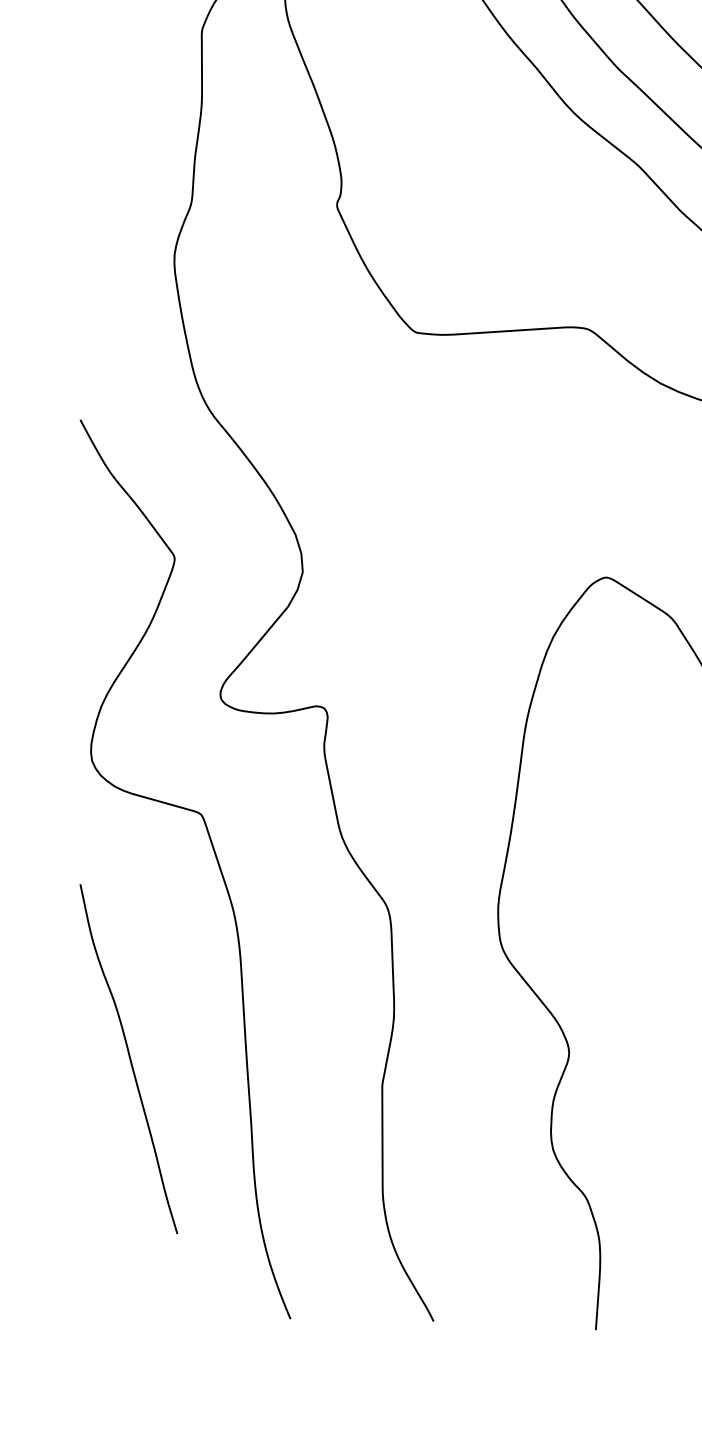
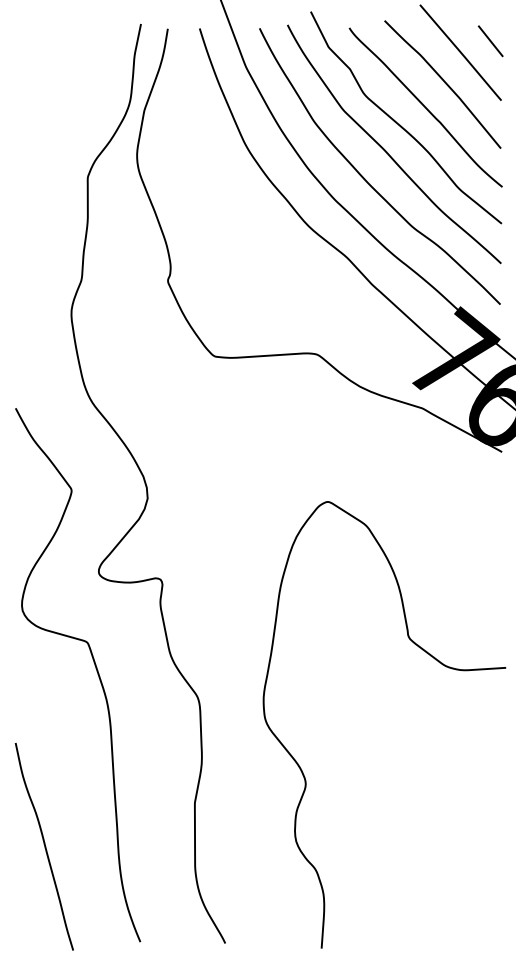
curve: (128, 1058) -> (44, 846), moved

